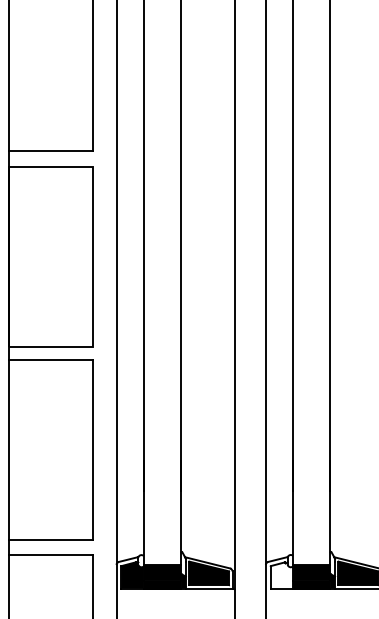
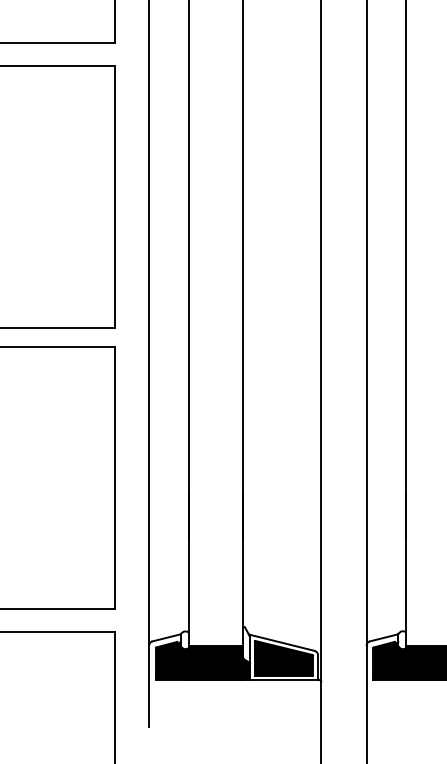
fill: (281, 575) -> (389, 661), added

